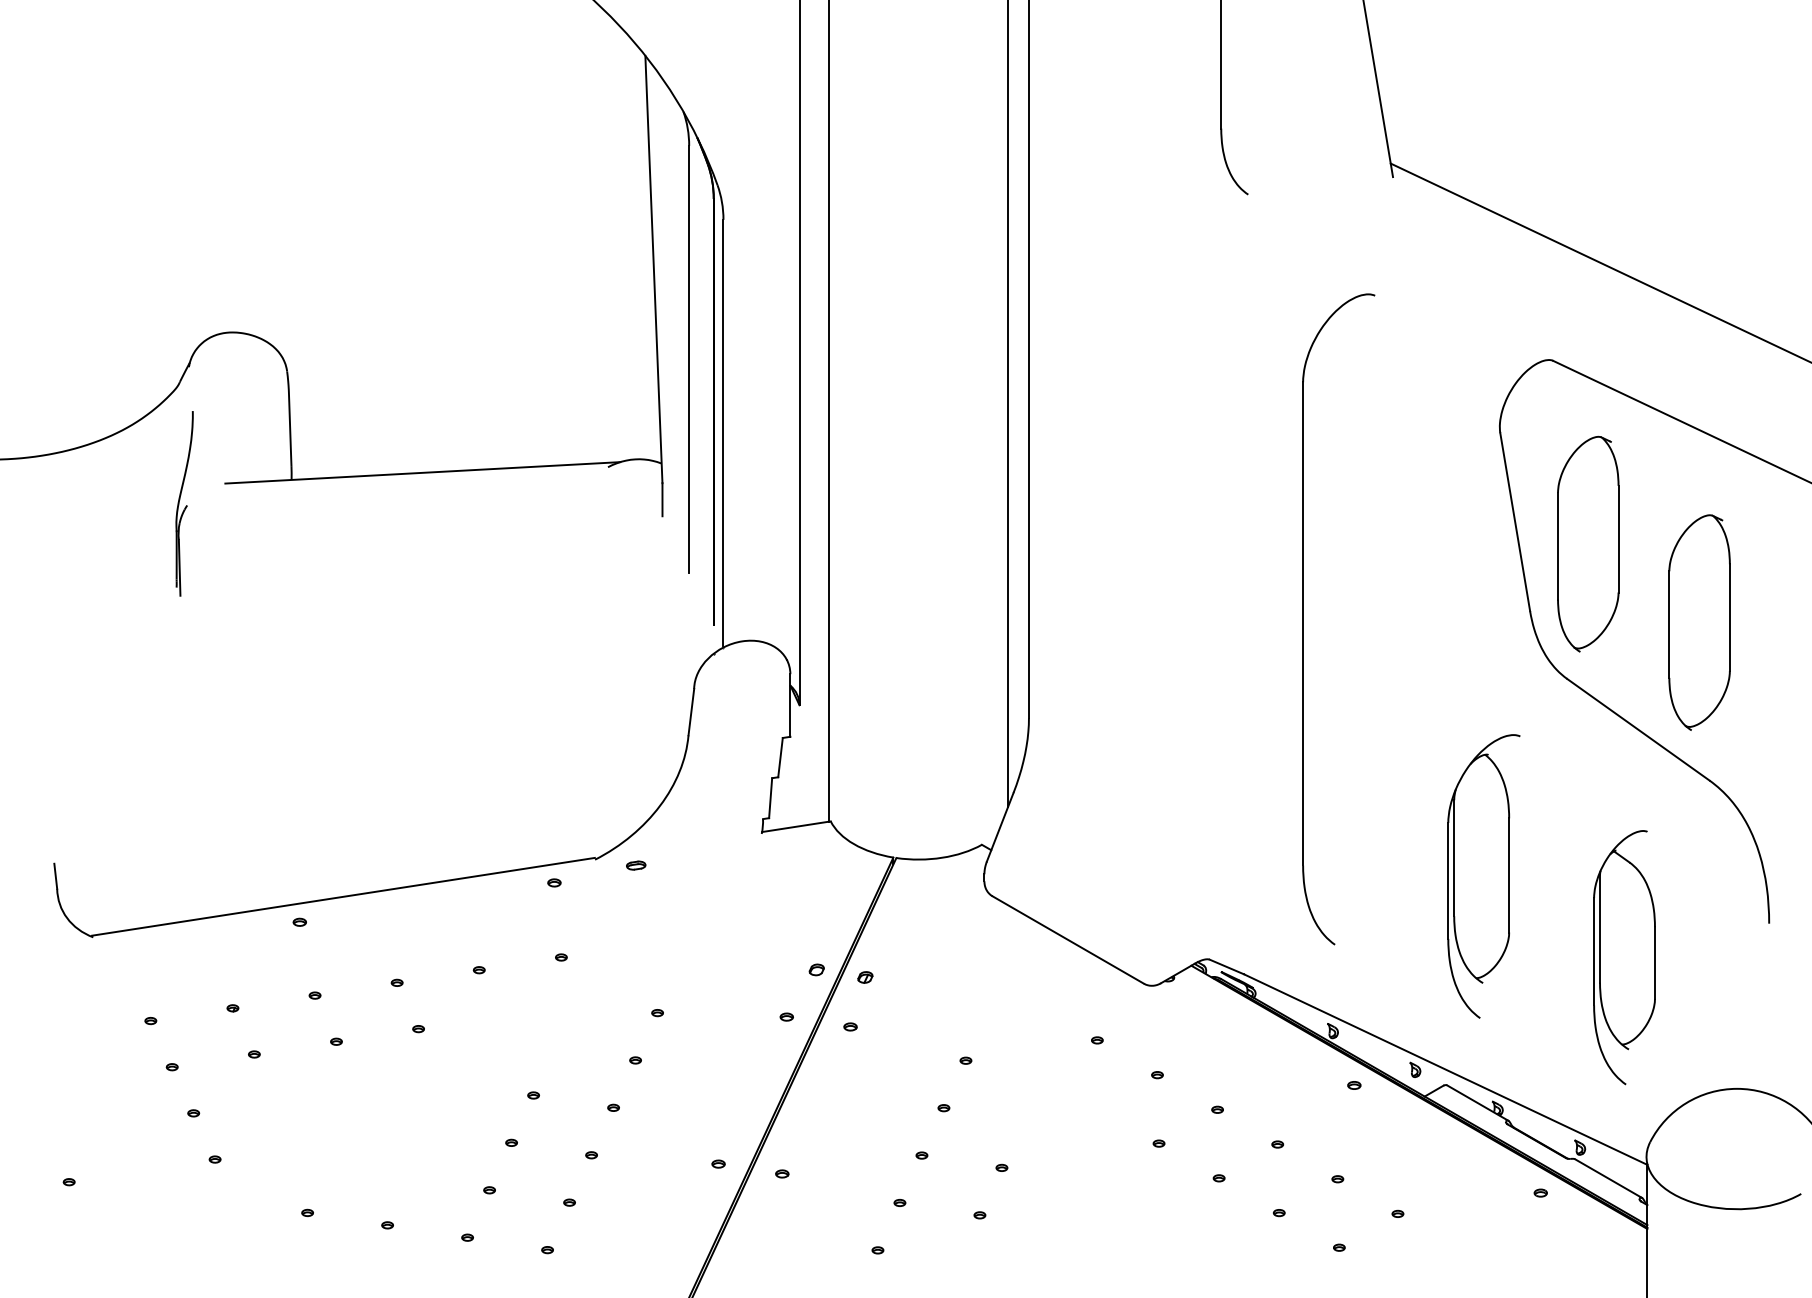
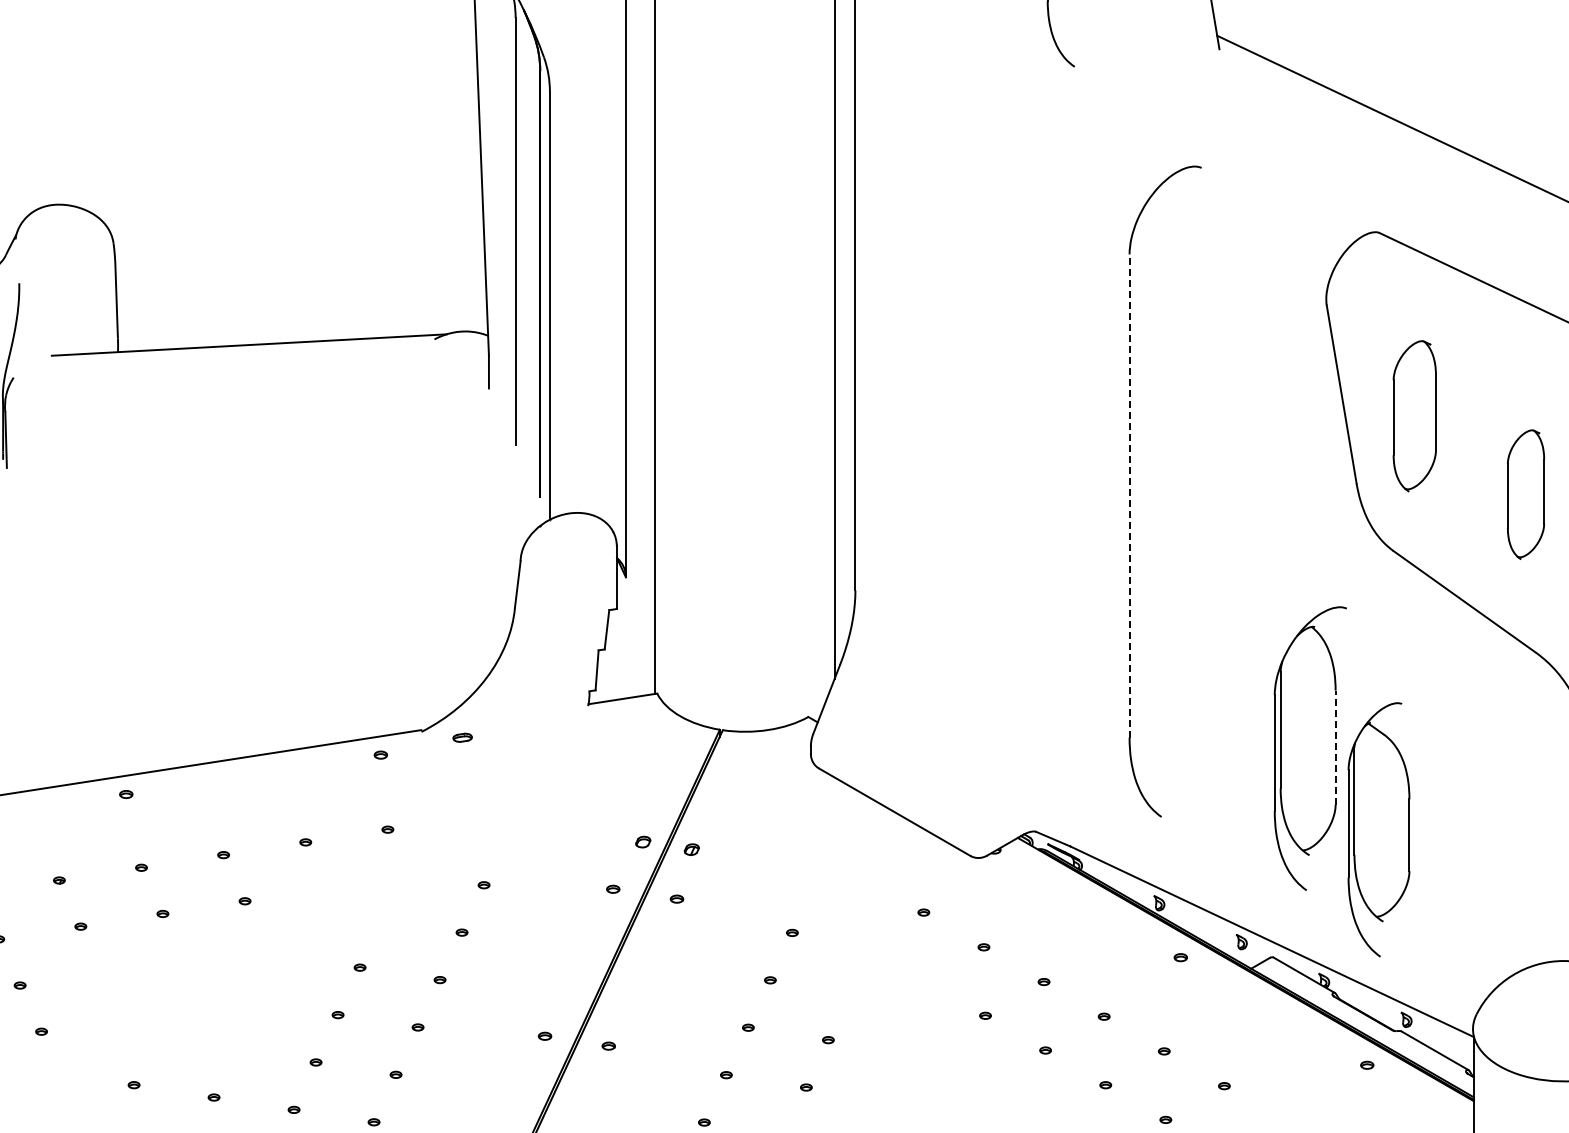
part: (1588, 543) -> (1414, 415), size x0.7
part: (1699, 622) -> (1525, 494), size x0.6
line: (1303, 623) -> (1129, 495), solid -> dashed
line: (1509, 874) -> (1335, 746), solid -> dashed
part: (1624, 957) -> (1378, 829), moved

